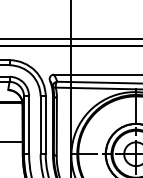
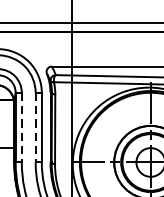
line: (29, 125) -> (22, 127), solid -> dashed
line: (40, 125) -> (35, 127), solid -> dashed

